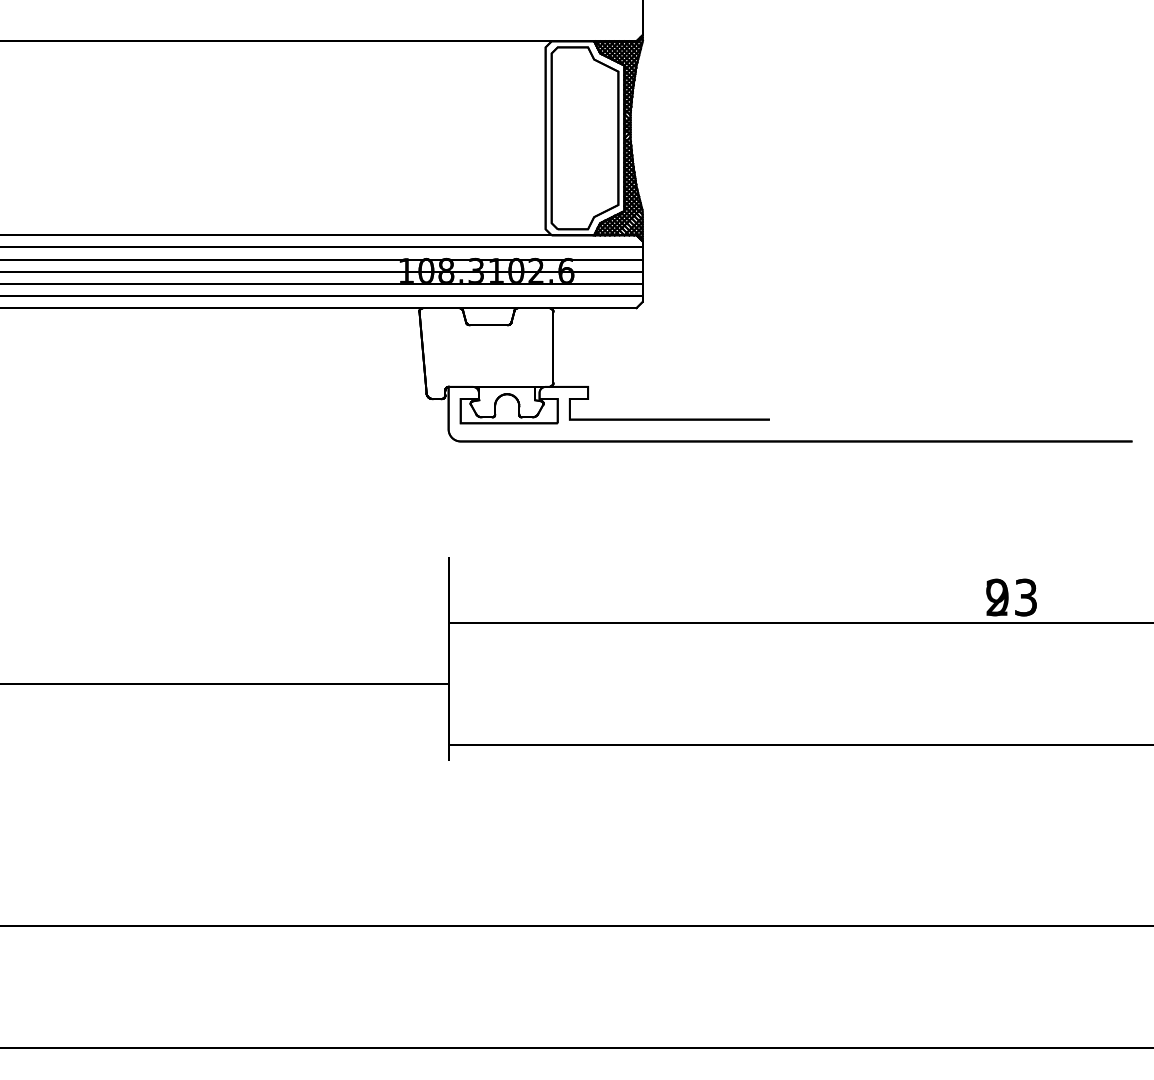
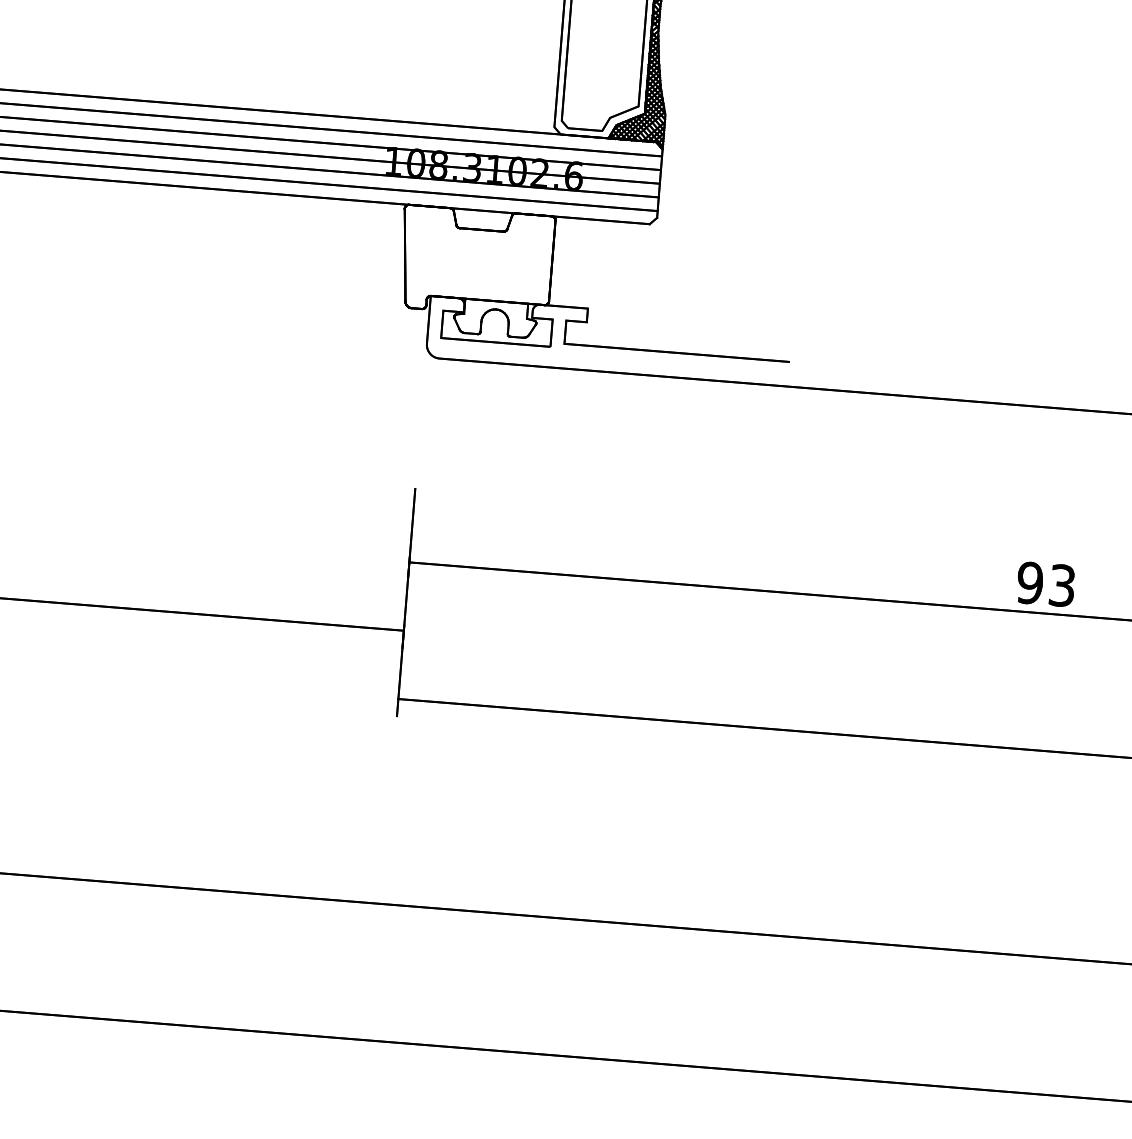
text: (997, 597) -> (1030, 583), 23 -> 93

